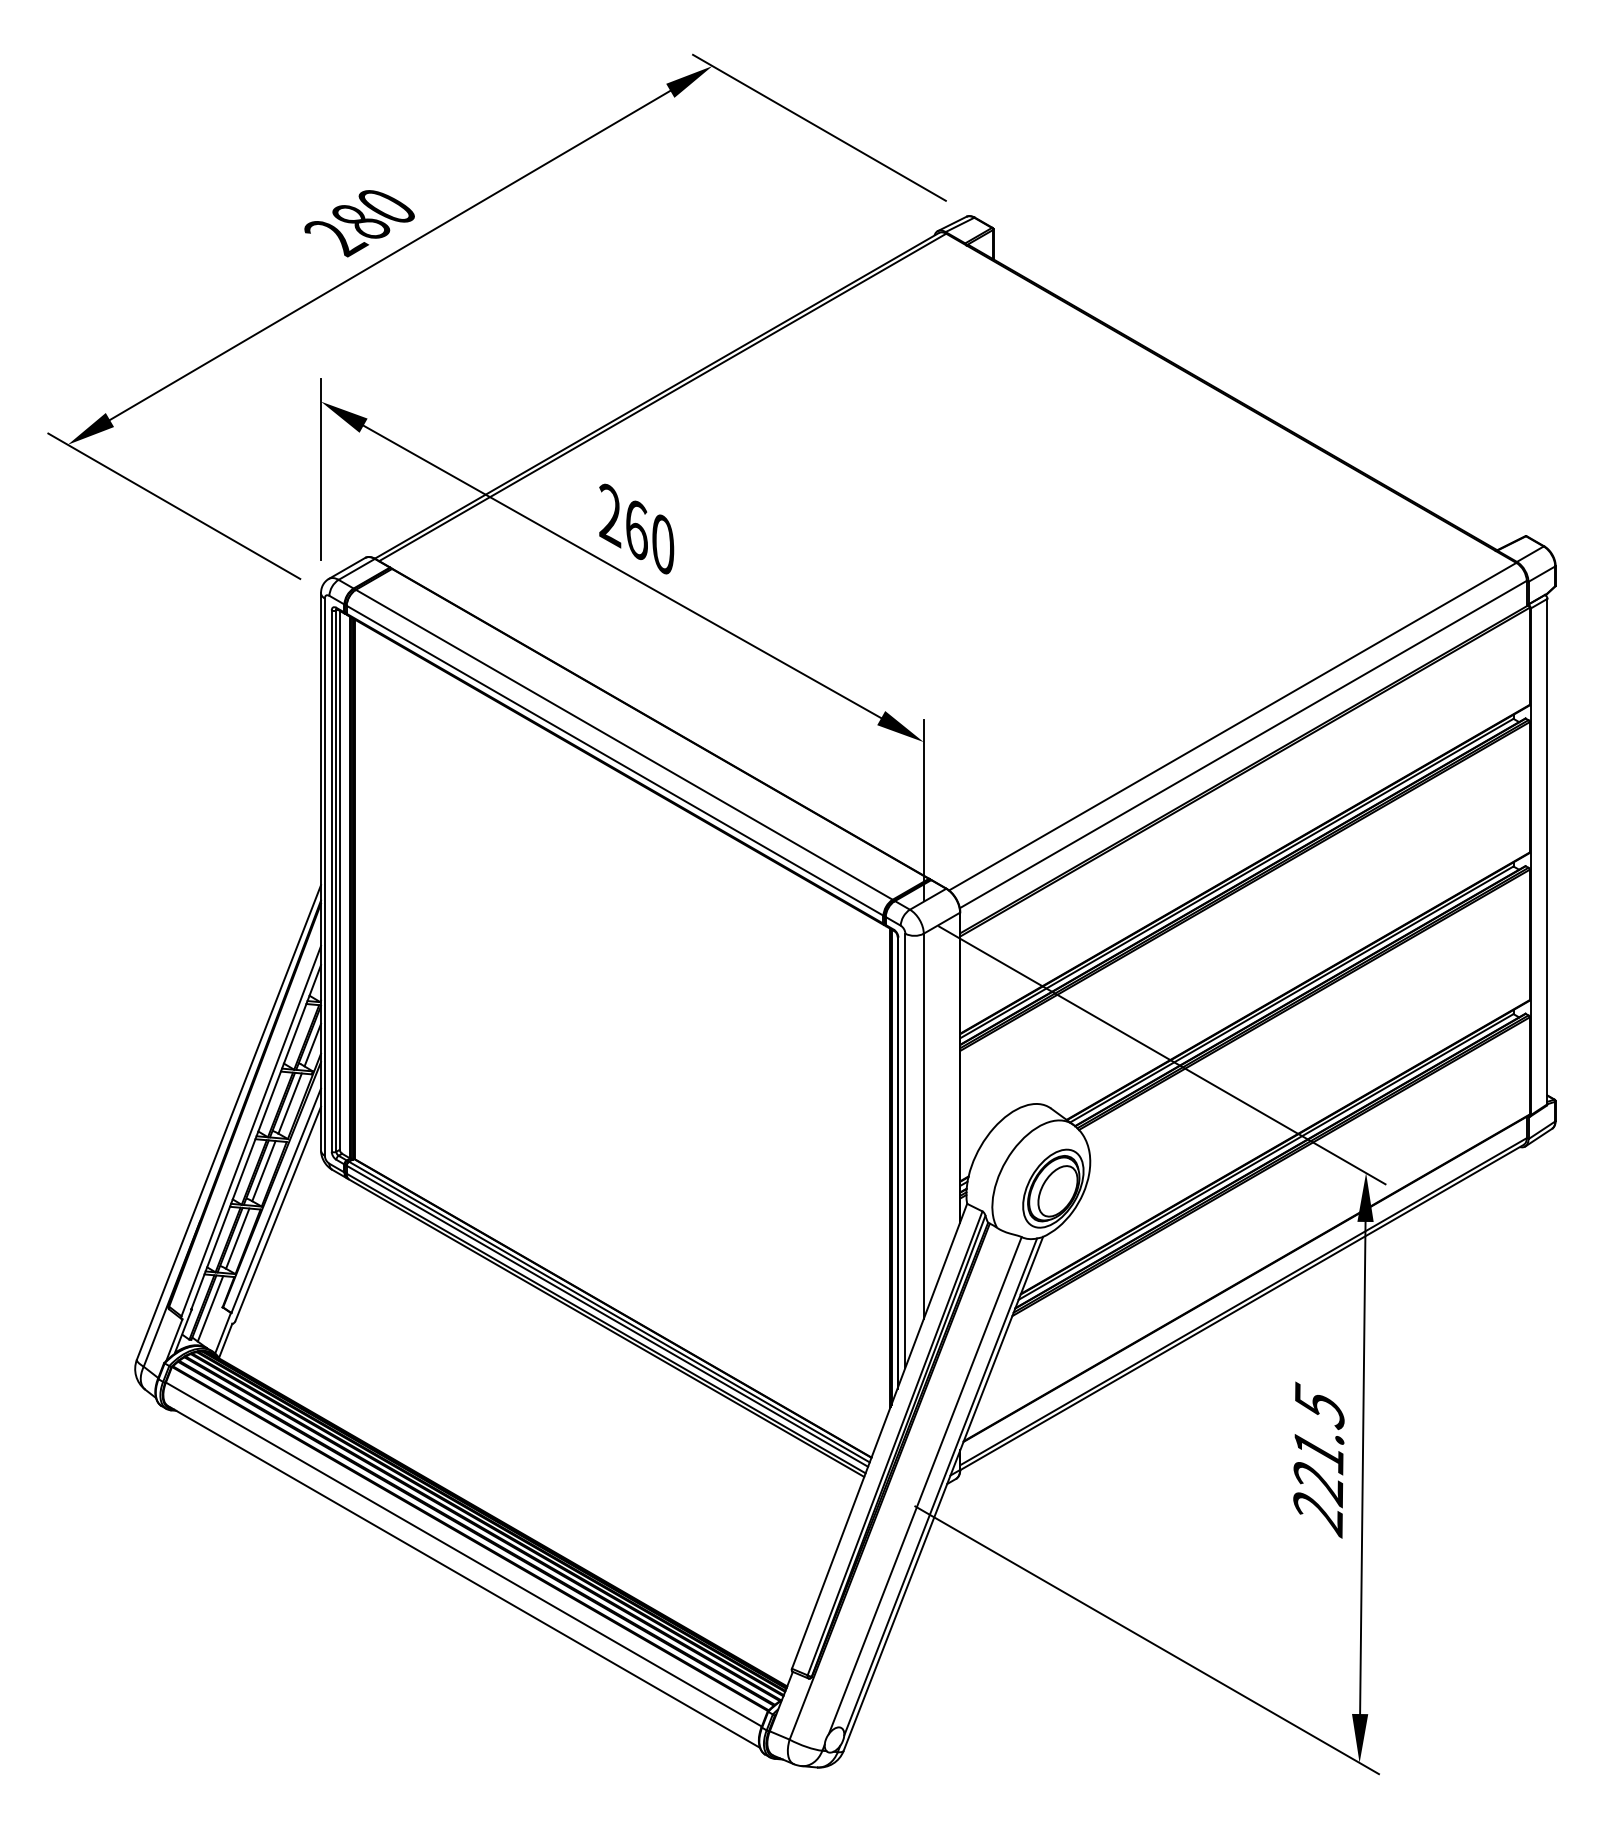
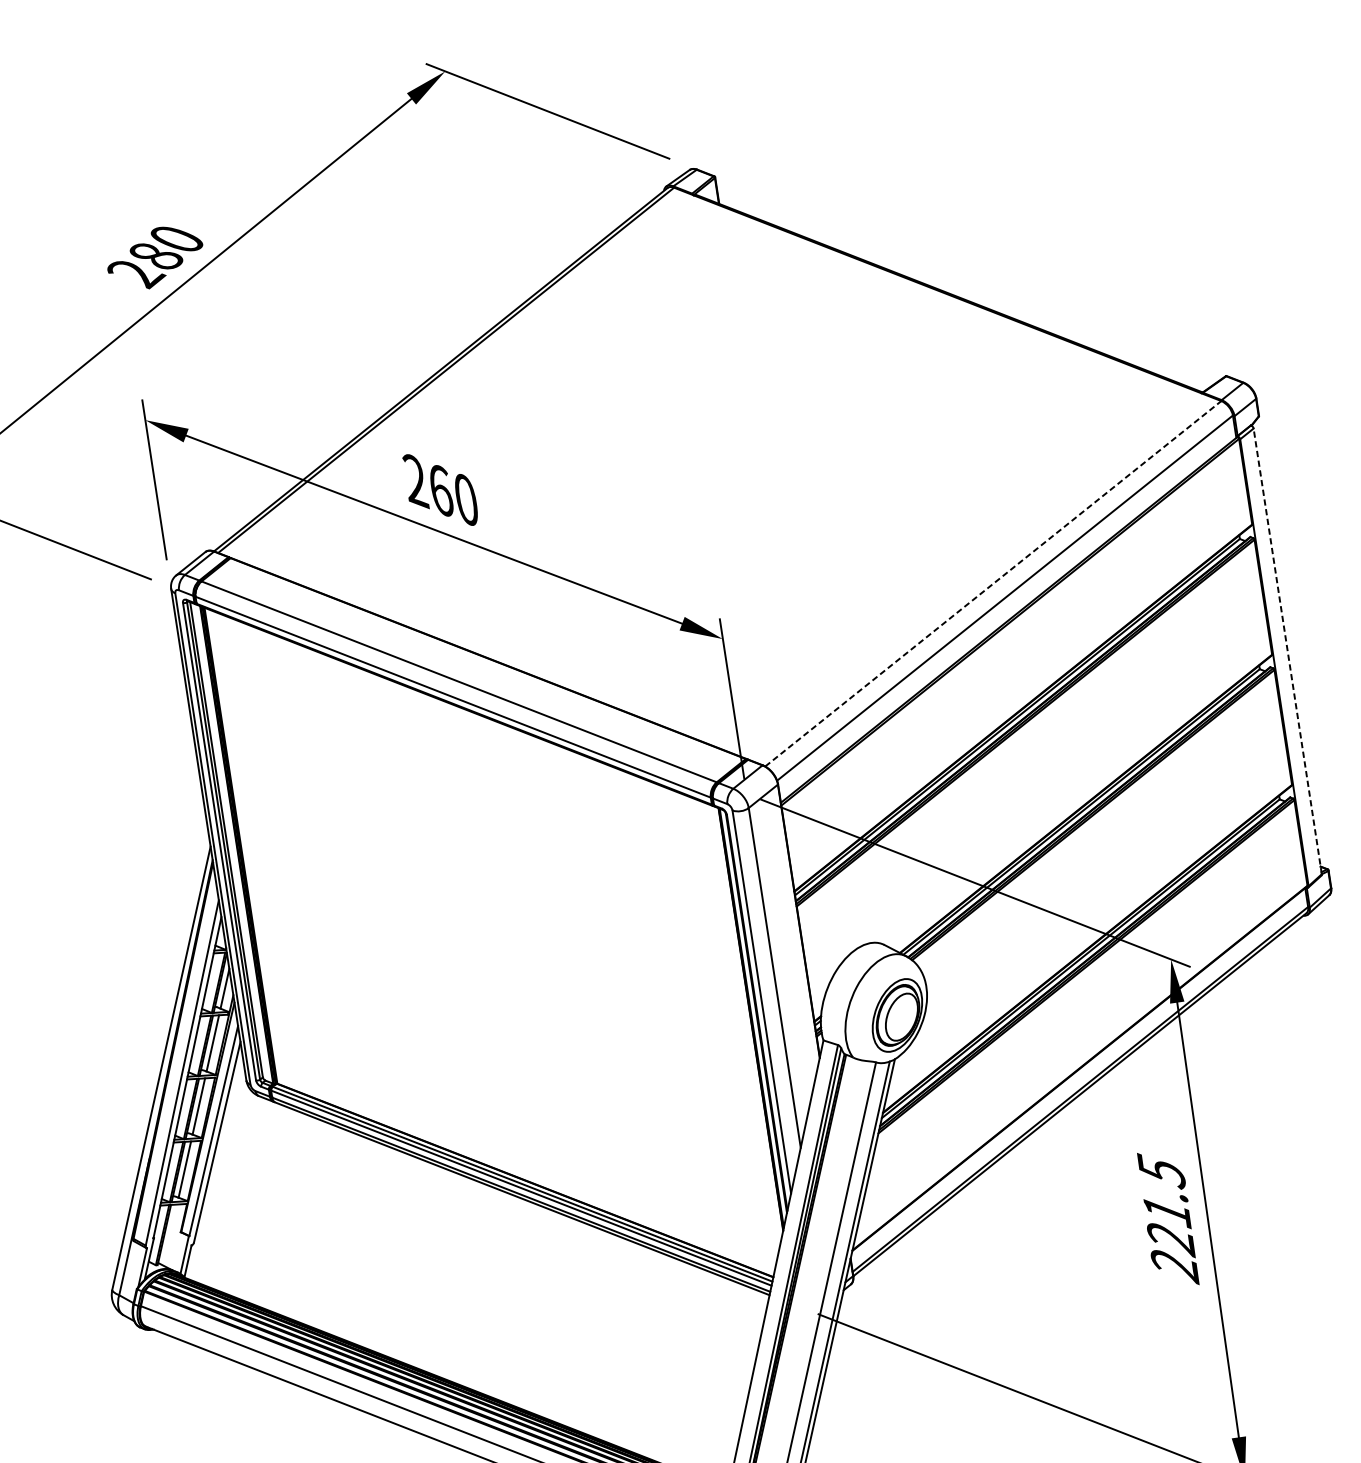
line: (1232, 726) -> (993, 583), solid -> dashed
line: (1547, 851) -> (1287, 651), solid -> dashed
line: (210, 1308) -> (170, 1234), removed

